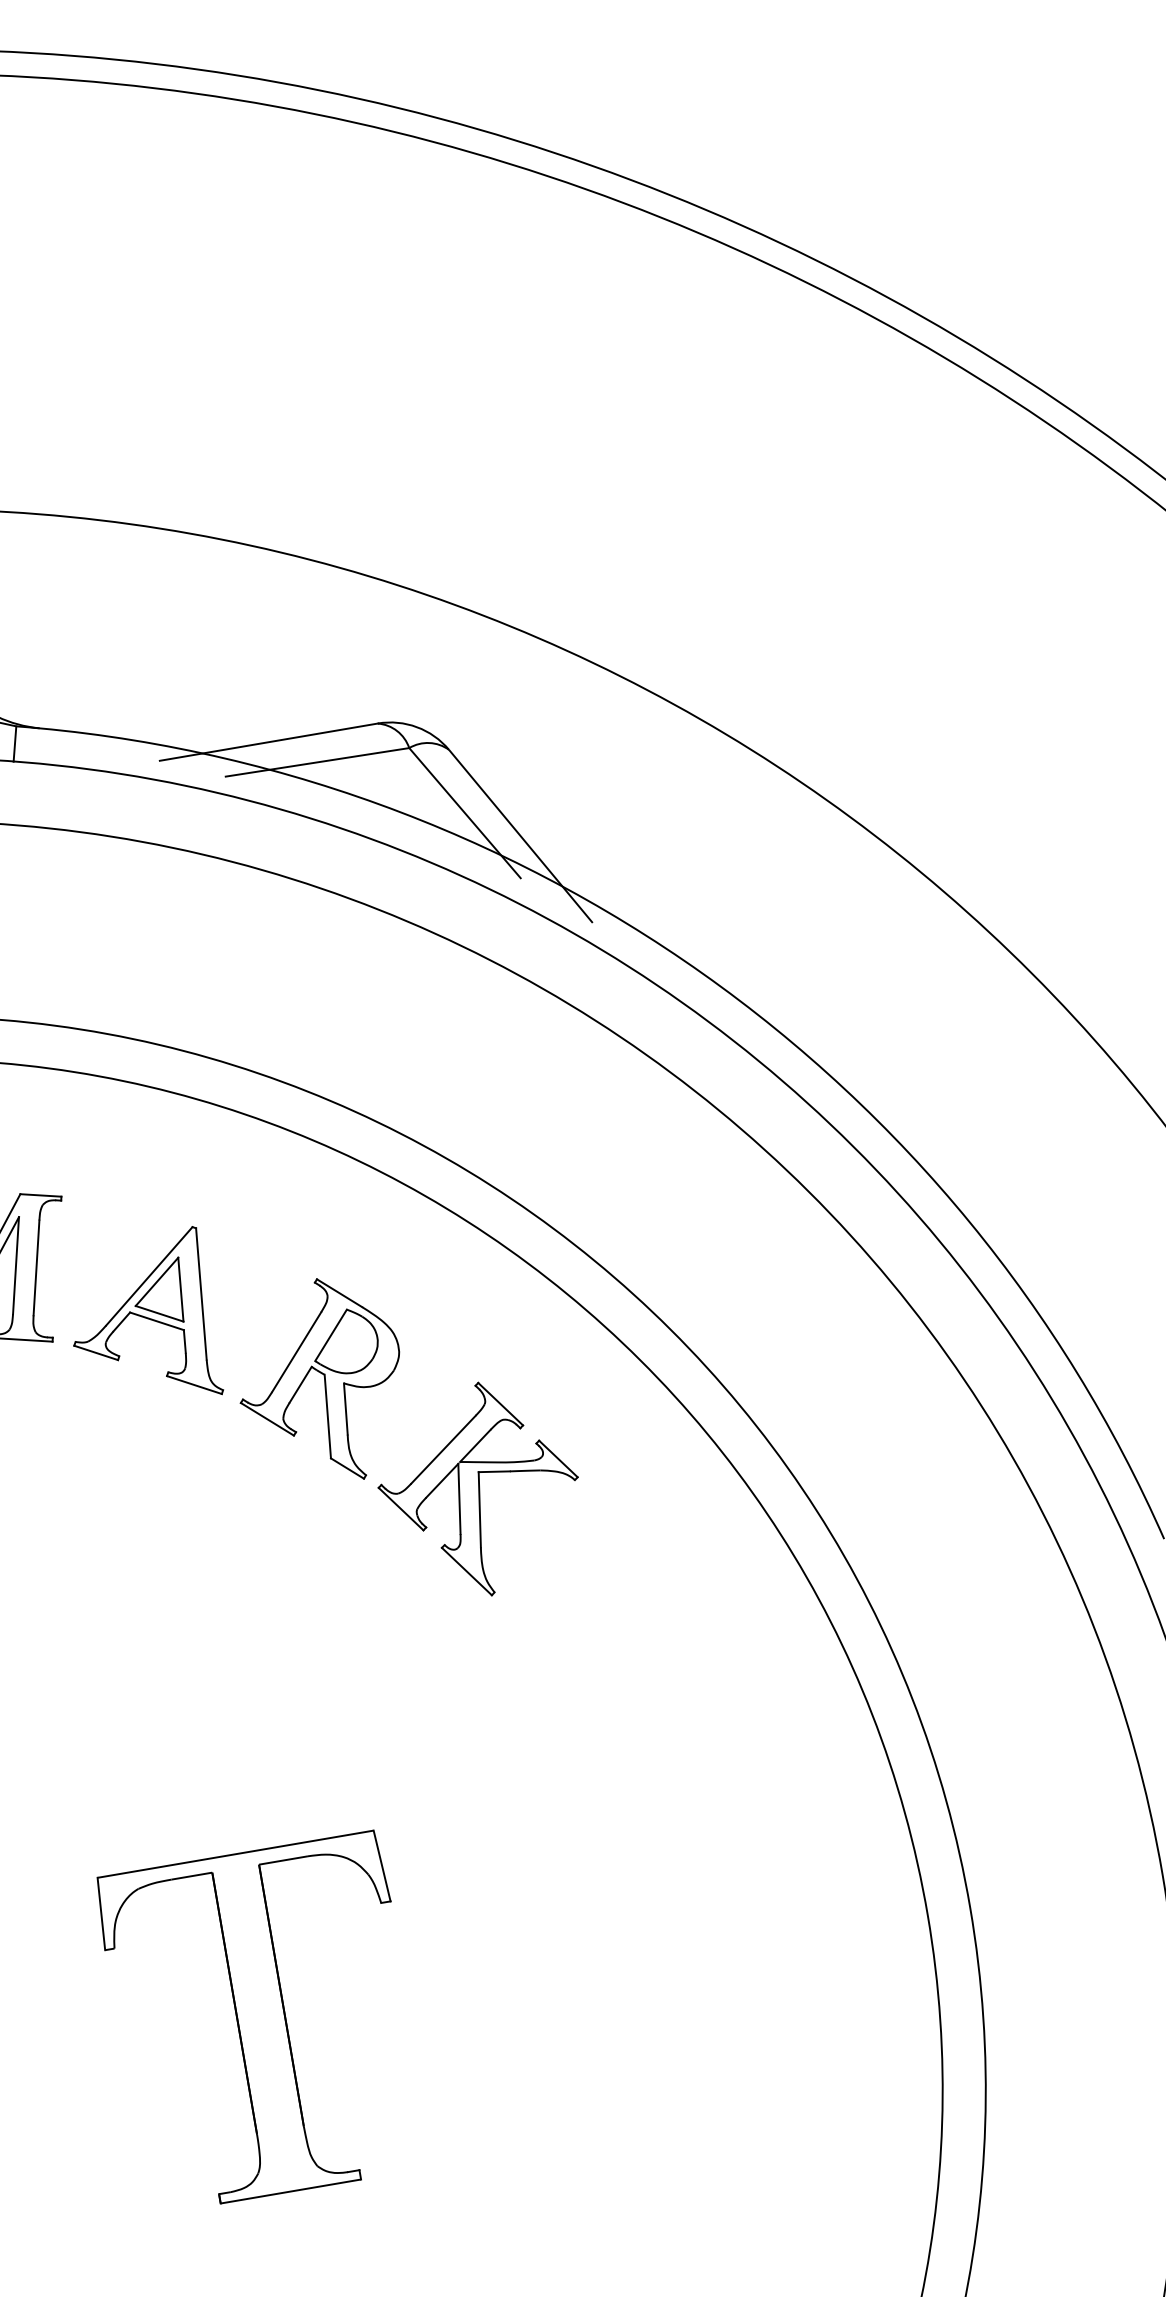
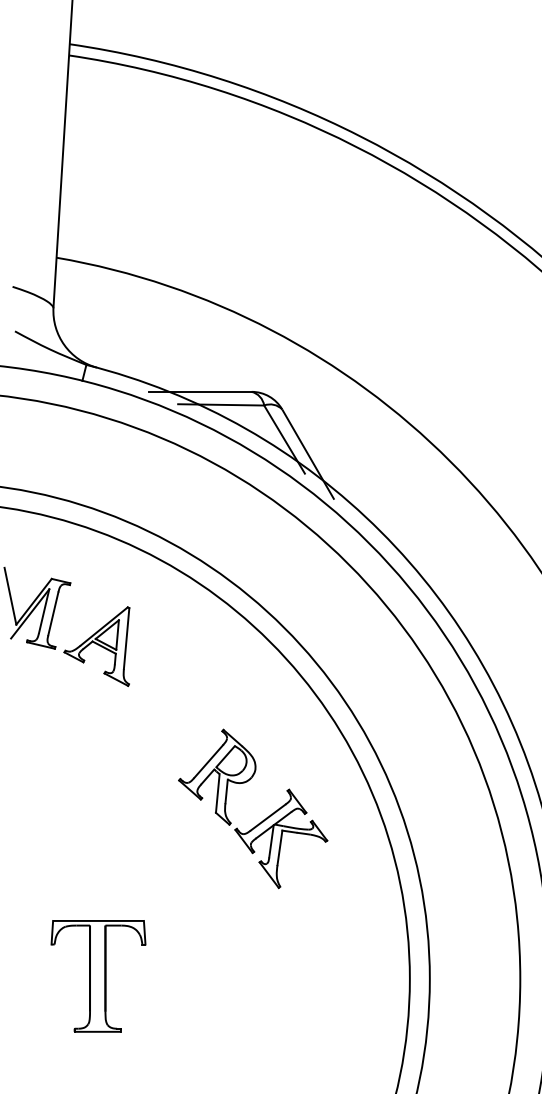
part: (434, 1455) -> (263, 819), moved
part: (264, 2022) -> (98, 976), size x0.7

